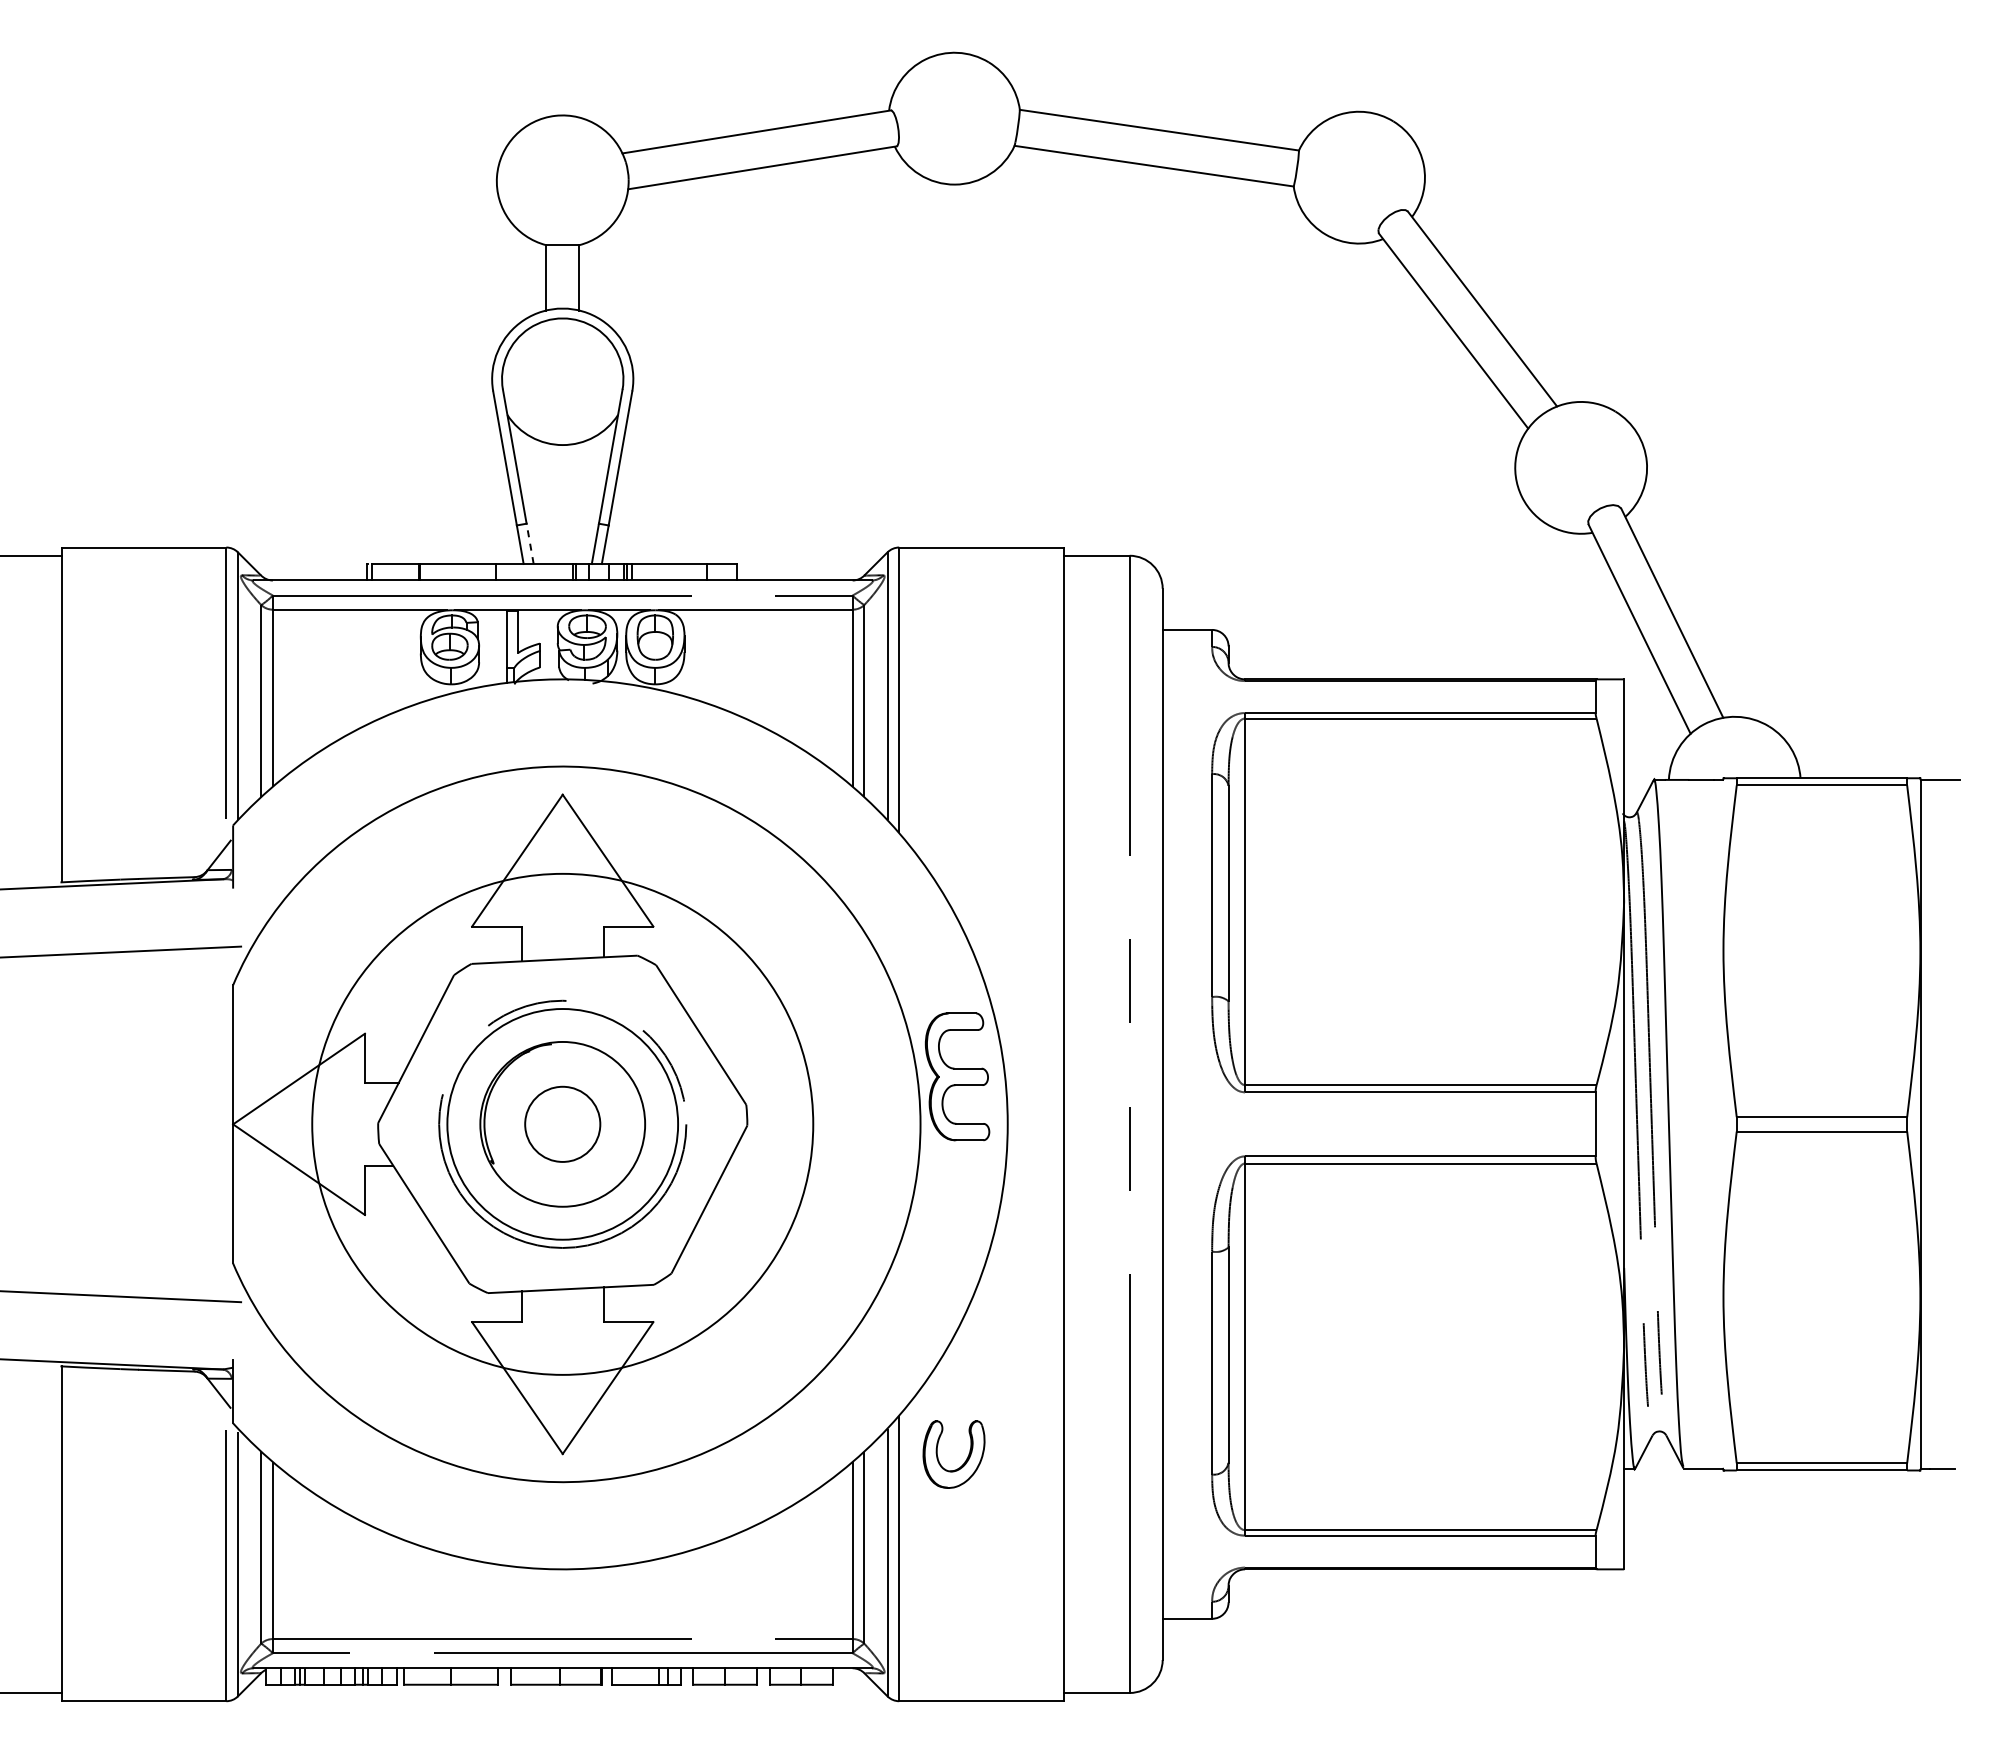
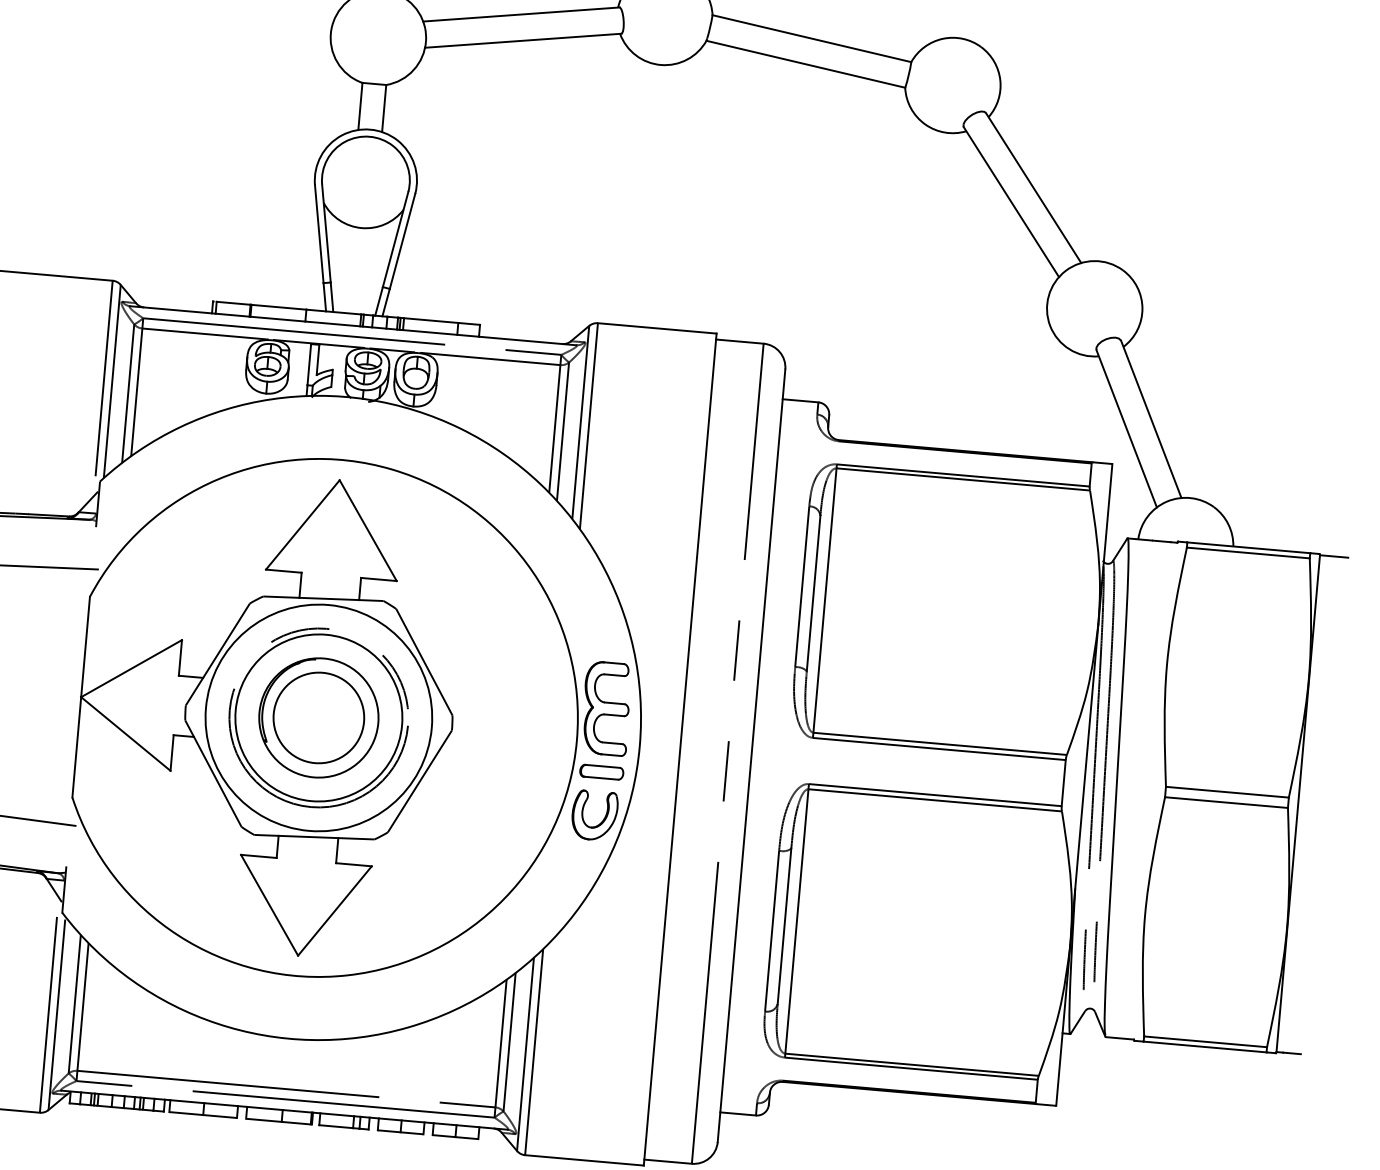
line: (530, 543) -> (332, 297), dashed -> solid
circle: (562, 1123) -> (318, 717), size x0.62
circle: (562, 1124) -> (318, 718), size x1.67
part: (958, 1164) -> (601, 771), added
part: (964, 1461) -> (601, 821), moved

